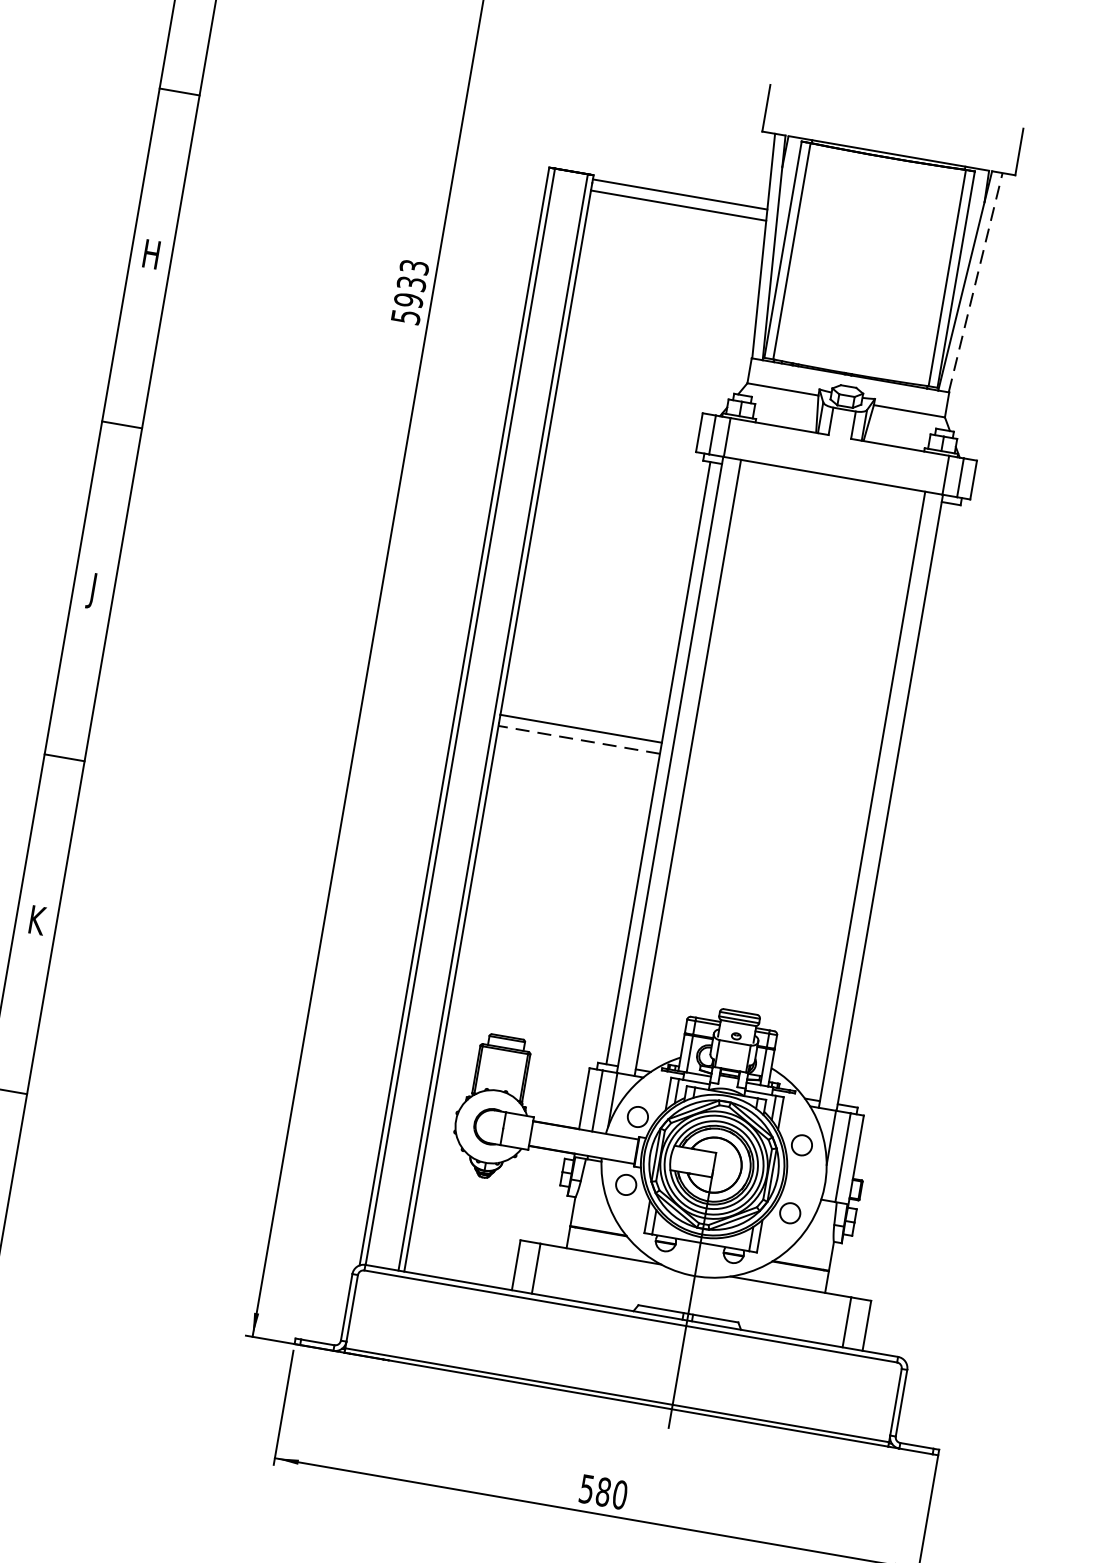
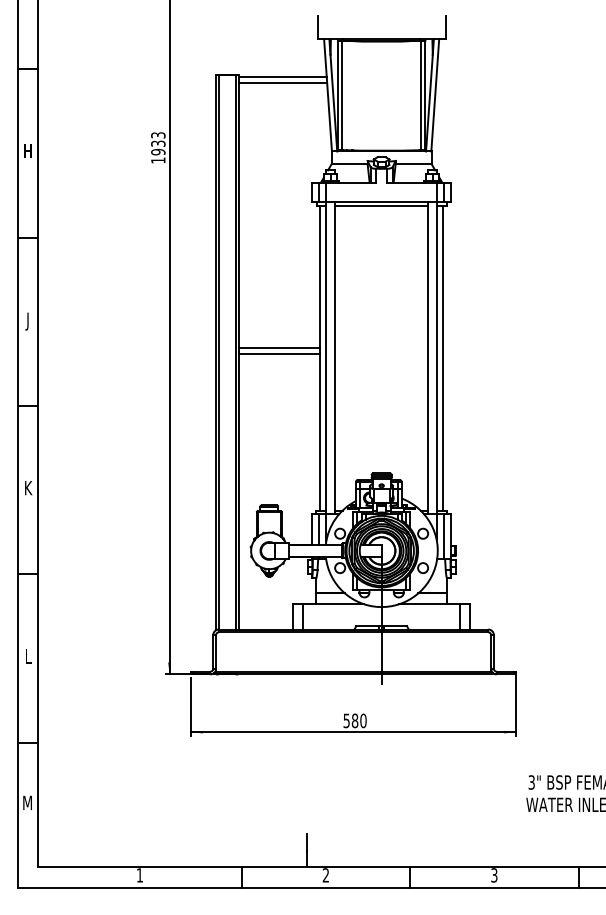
line: (976, 281) -> (435, 94), dashed -> solid
text: (406, 316) -> (158, 160), 5933 -> 1933
line: (831, 482) -> (381, 205), added
line: (579, 739) -> (279, 353), dashed -> solid
line: (902, 803) -> (443, 357), added

